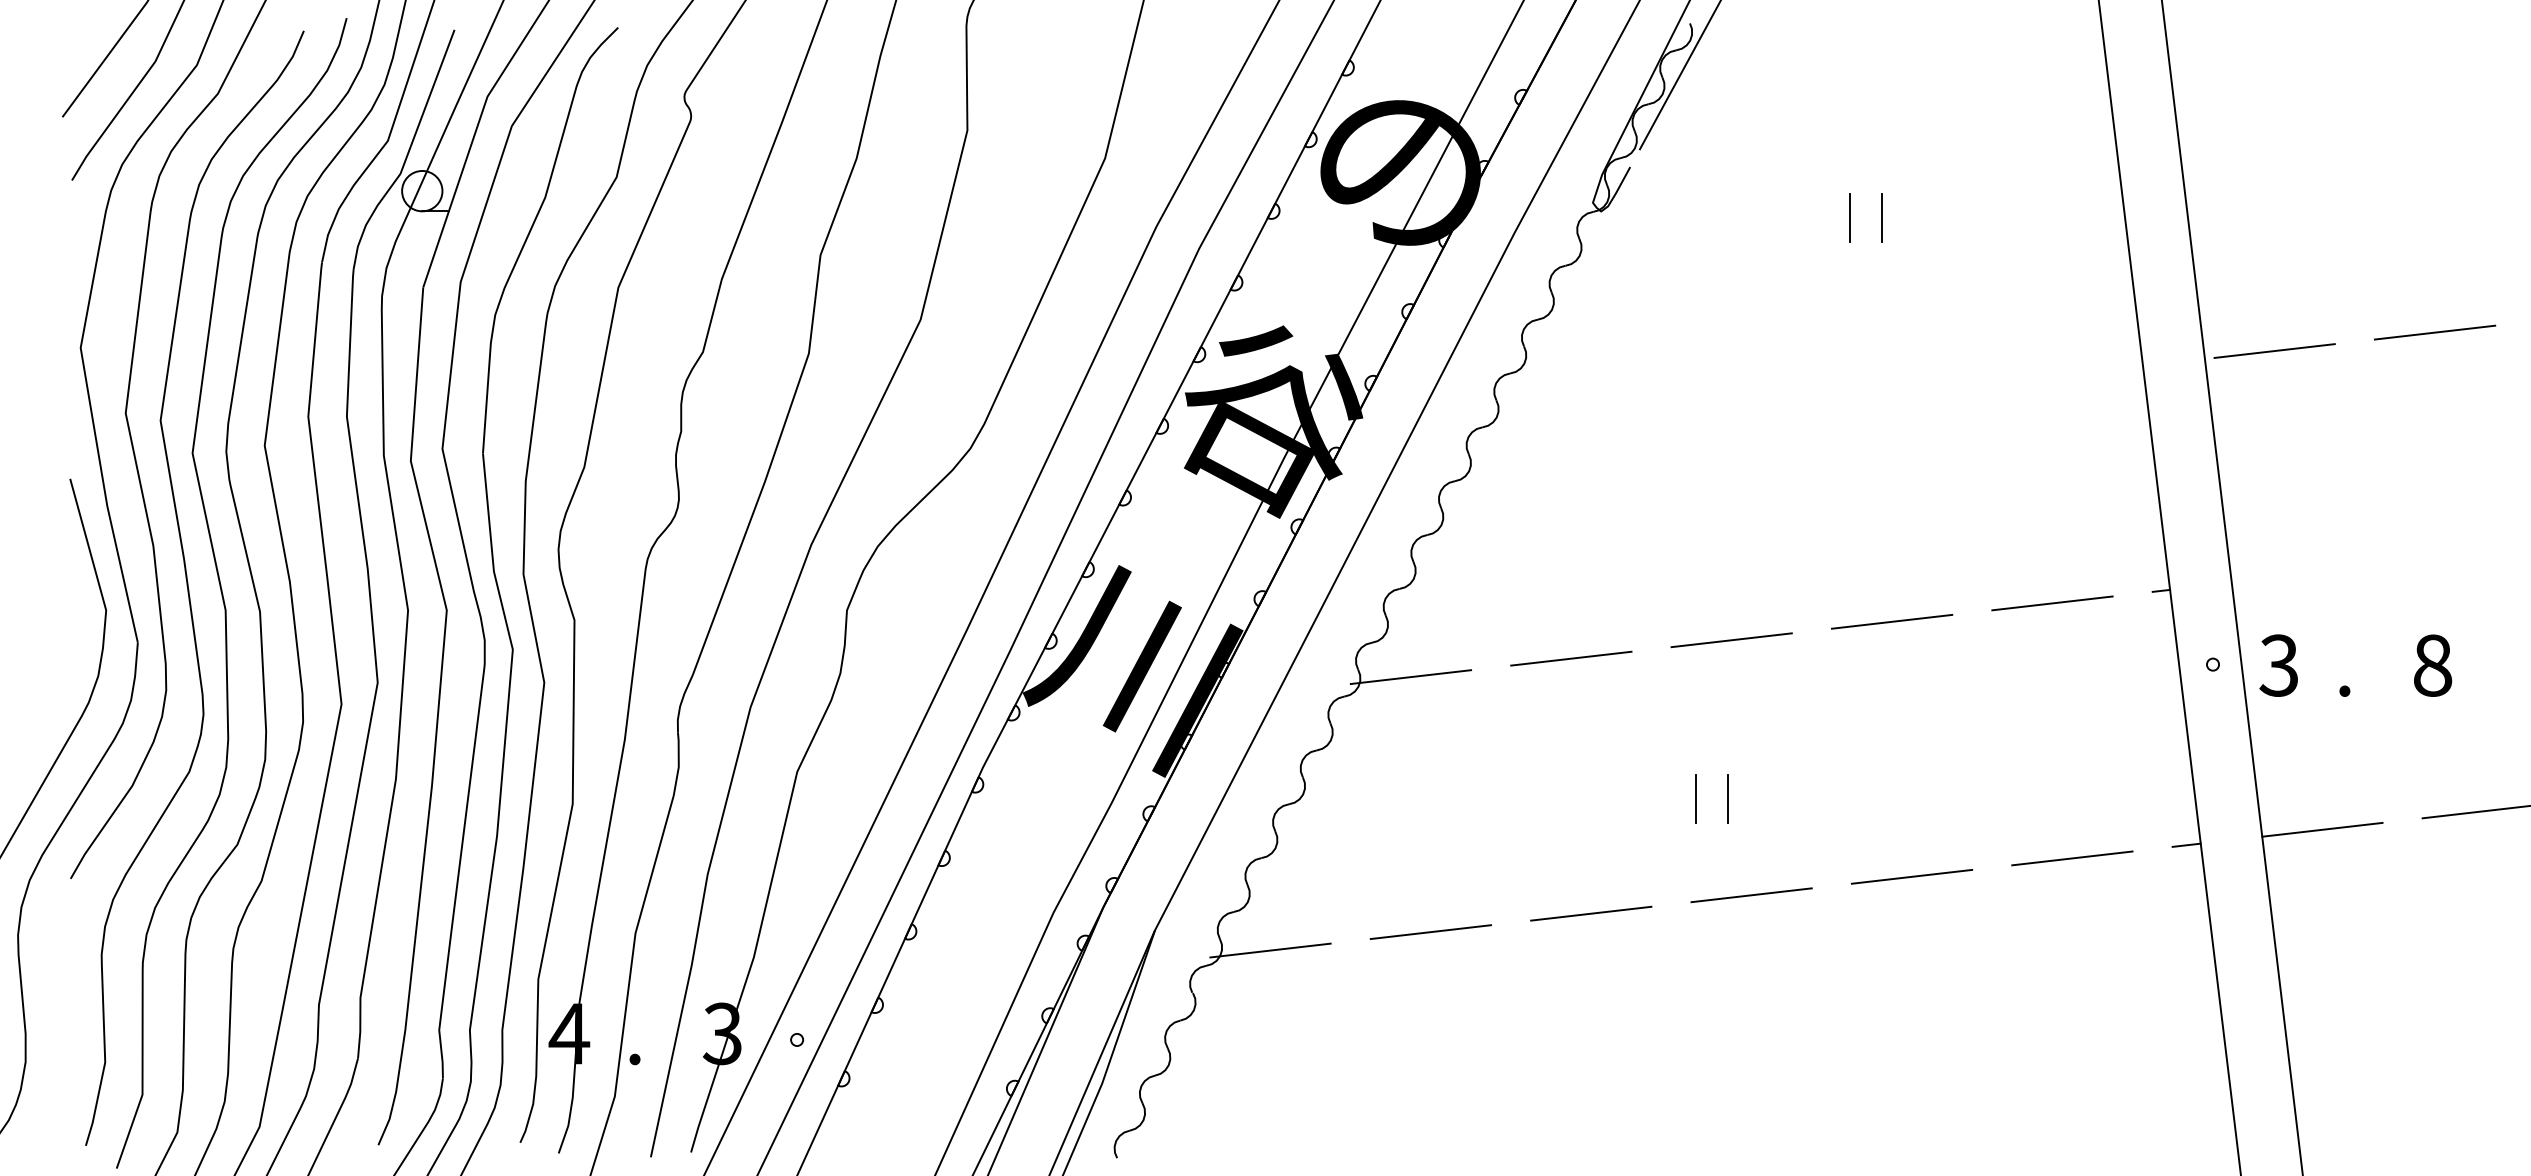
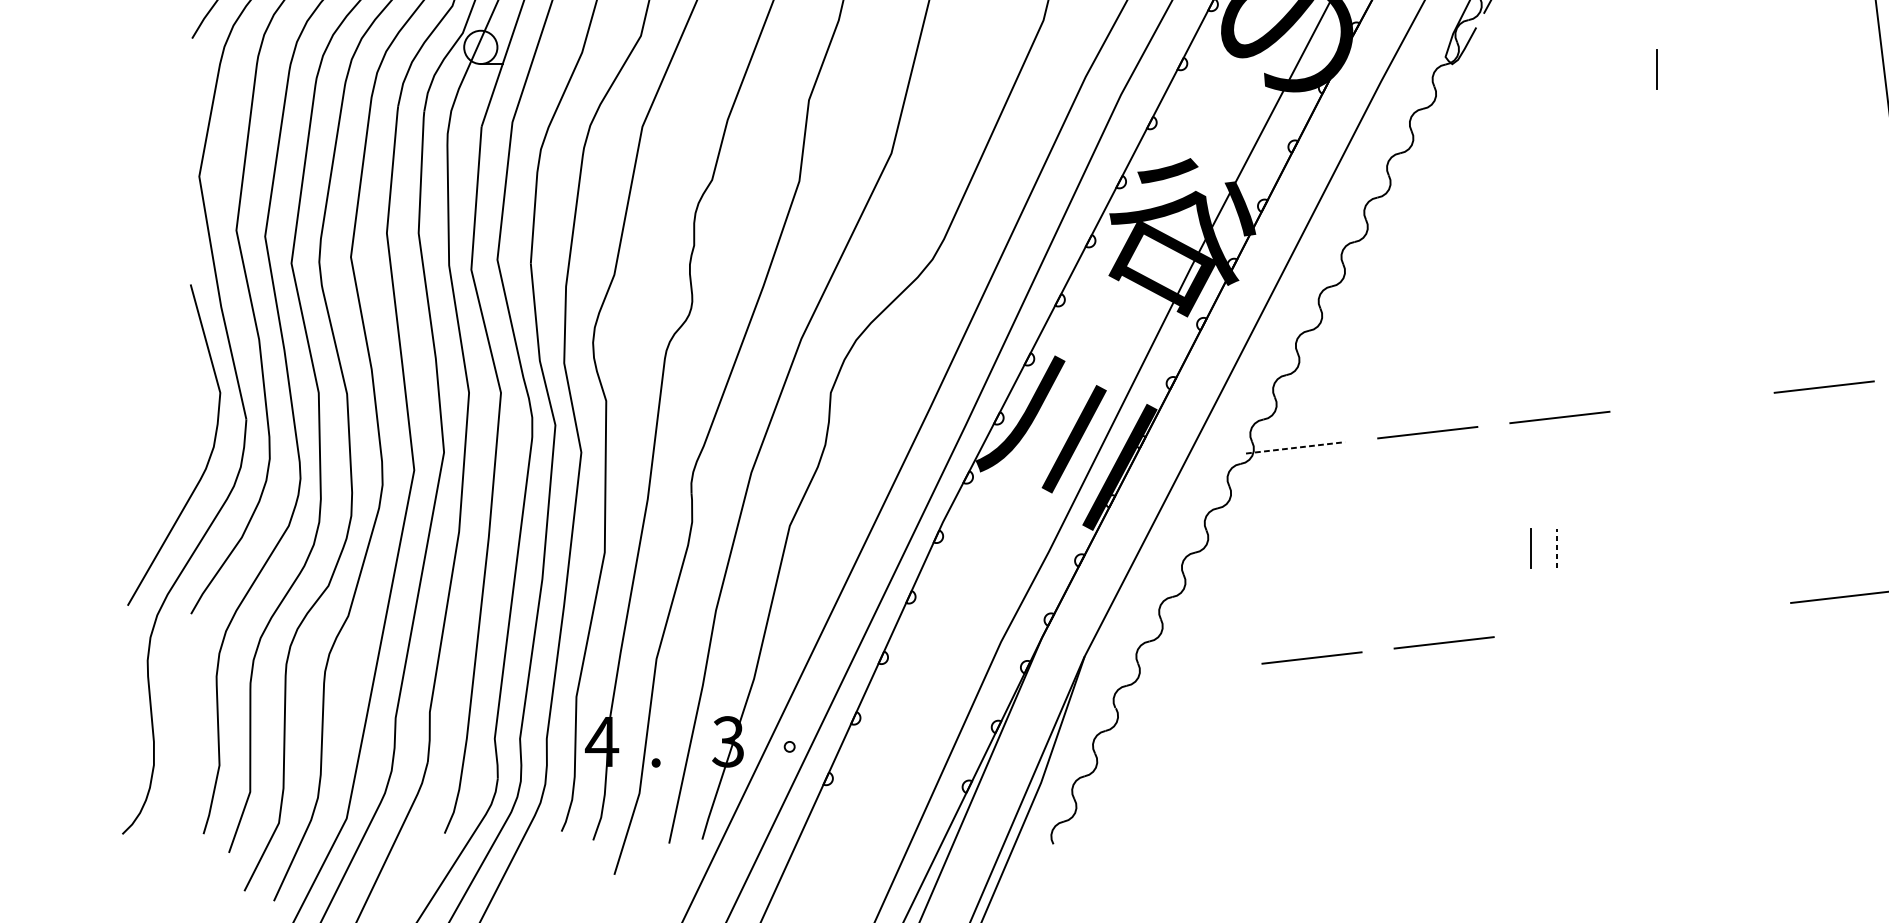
line: (1881, 217) -> (1683, 69), removed
line: (1892, 621) -> (1692, 402), removed
line: (1410, 677) -> (1295, 448), solid -> dashed
line: (1728, 798) -> (1557, 547), solid -> dashed
line: (1911, 876) -> (1708, 612), removed
line: (1751, 895) -> (1576, 627), removed
line: (1270, 950) -> (1179, 673), removed

